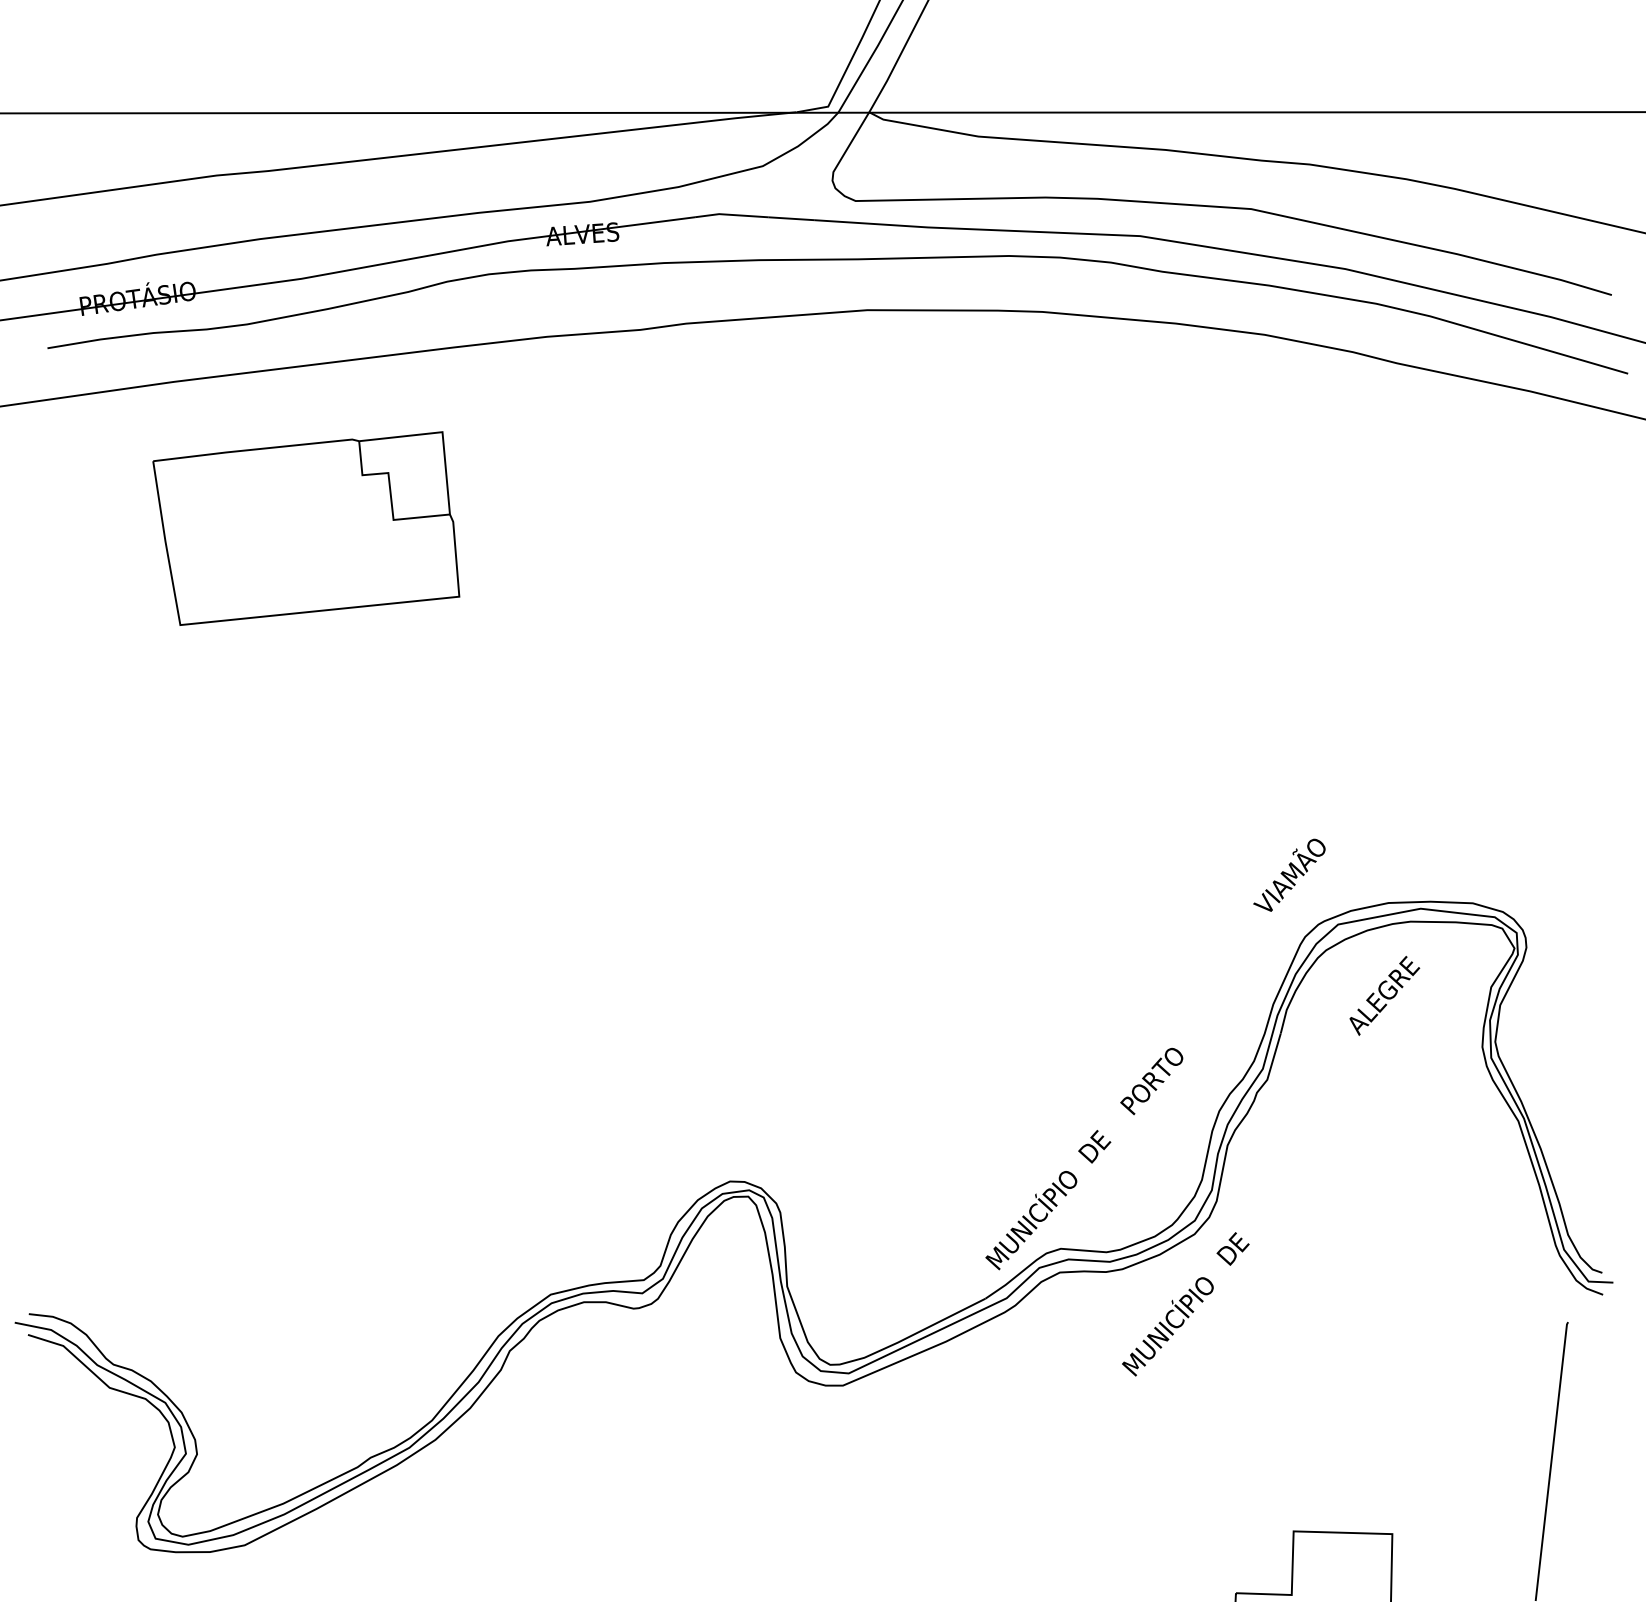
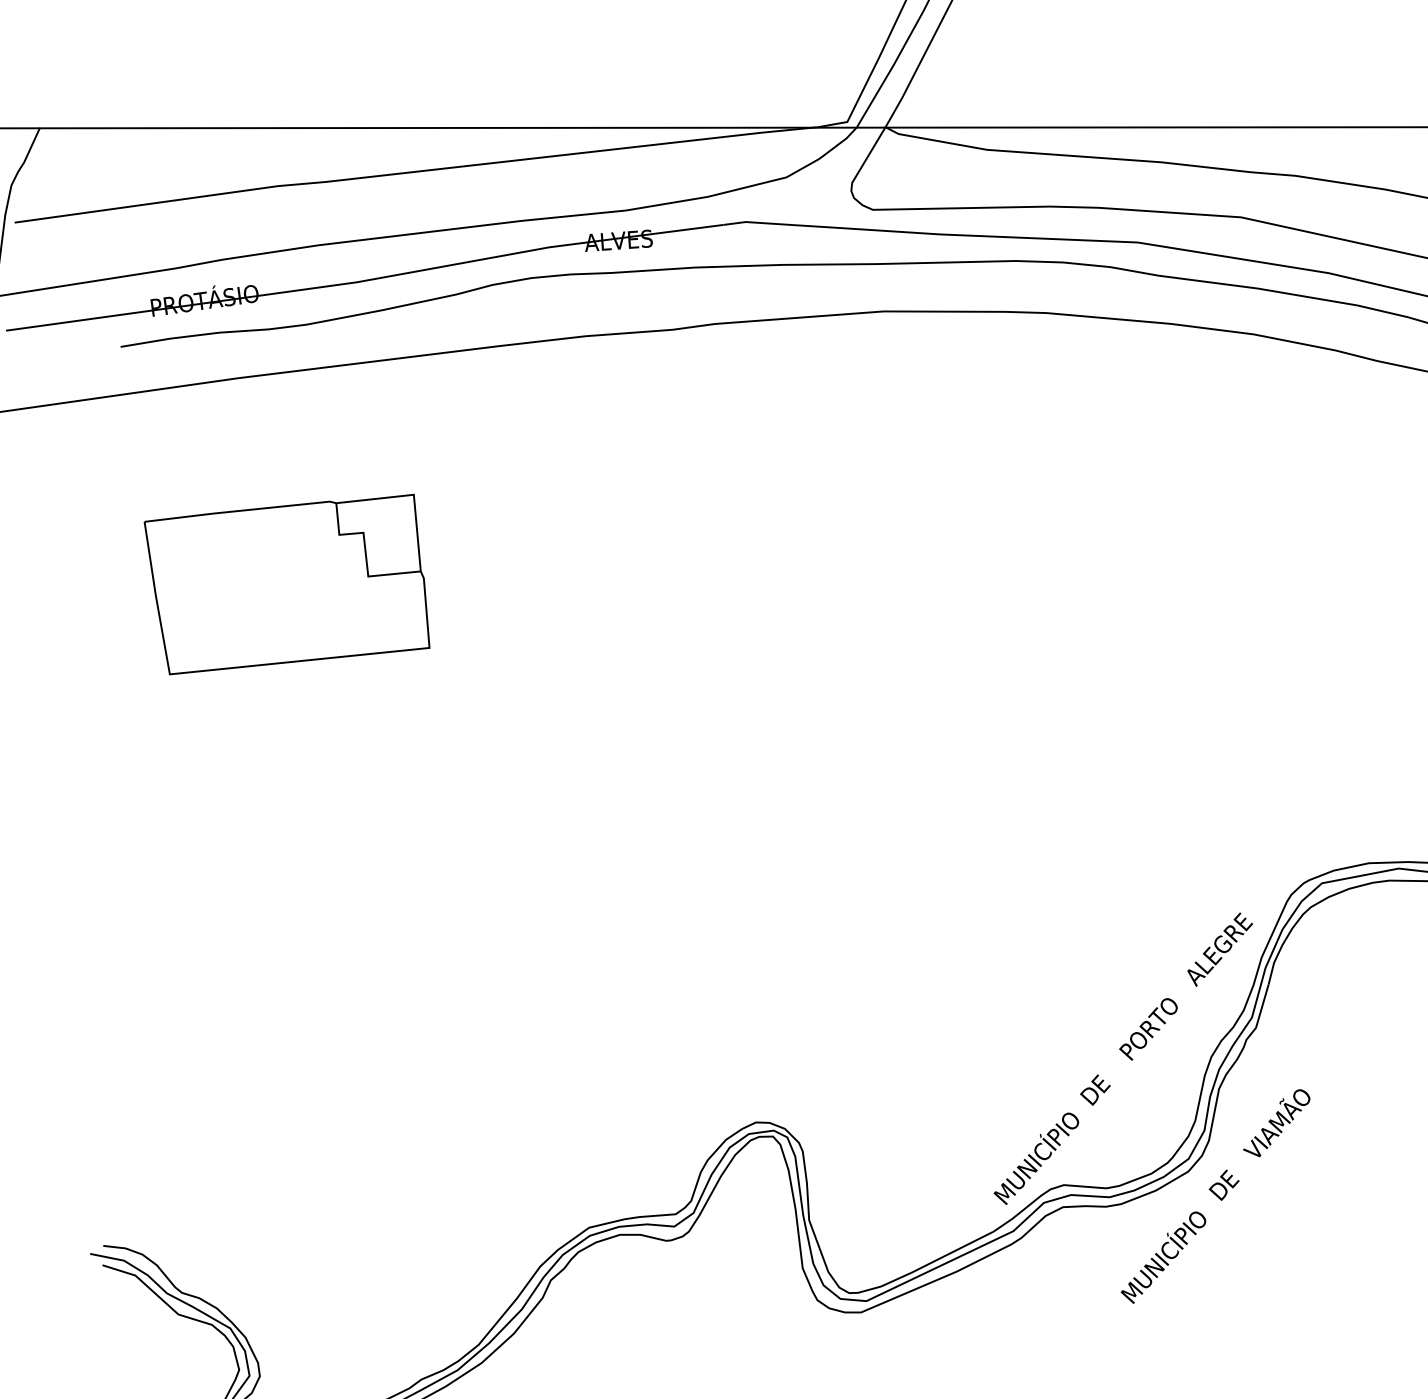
part: (306, 528) -> (287, 584), moved
text: (1289, 874) -> (1276, 1122), moved
text: (1384, 995) -> (1219, 949), moved

